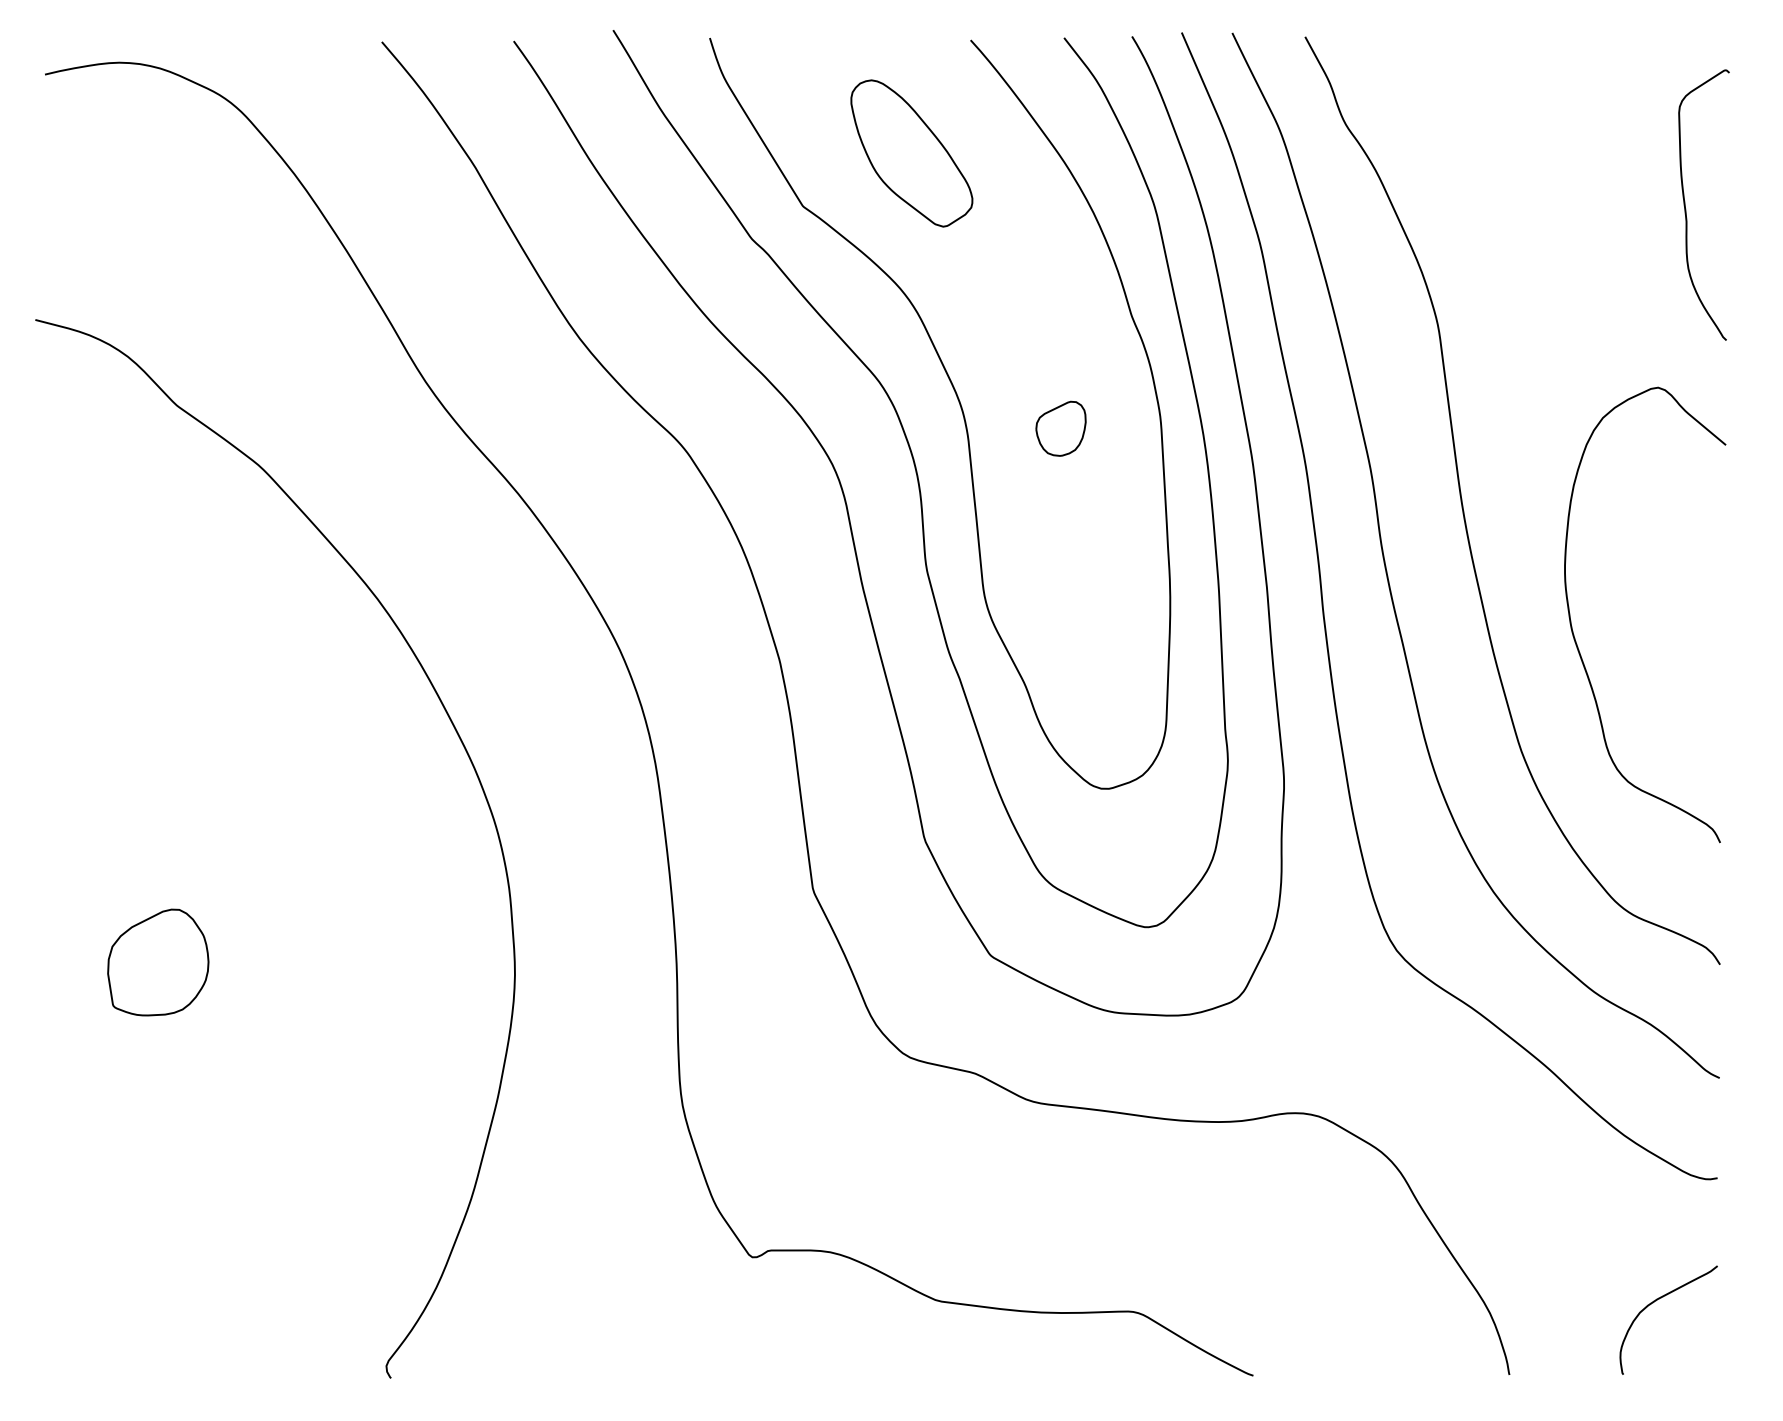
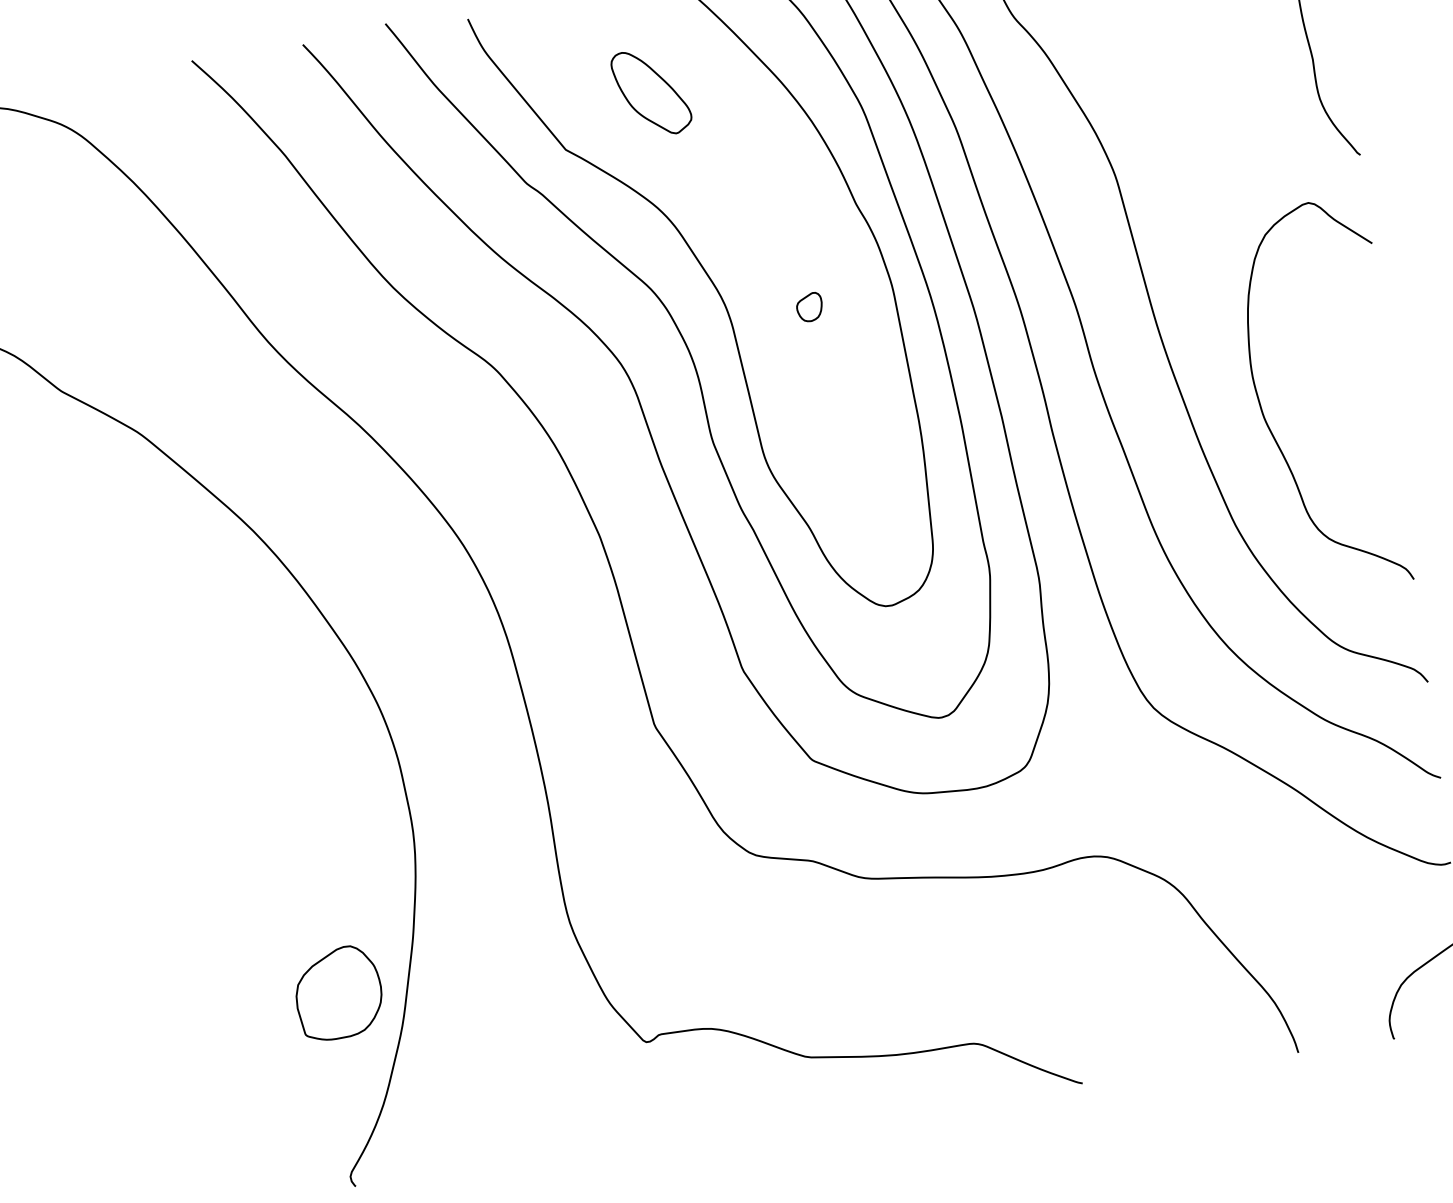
part: (911, 153) -> (651, 92), size x0.7
part: (1060, 428) -> (809, 307), size x0.6
part: (158, 962) -> (338, 993), moved

